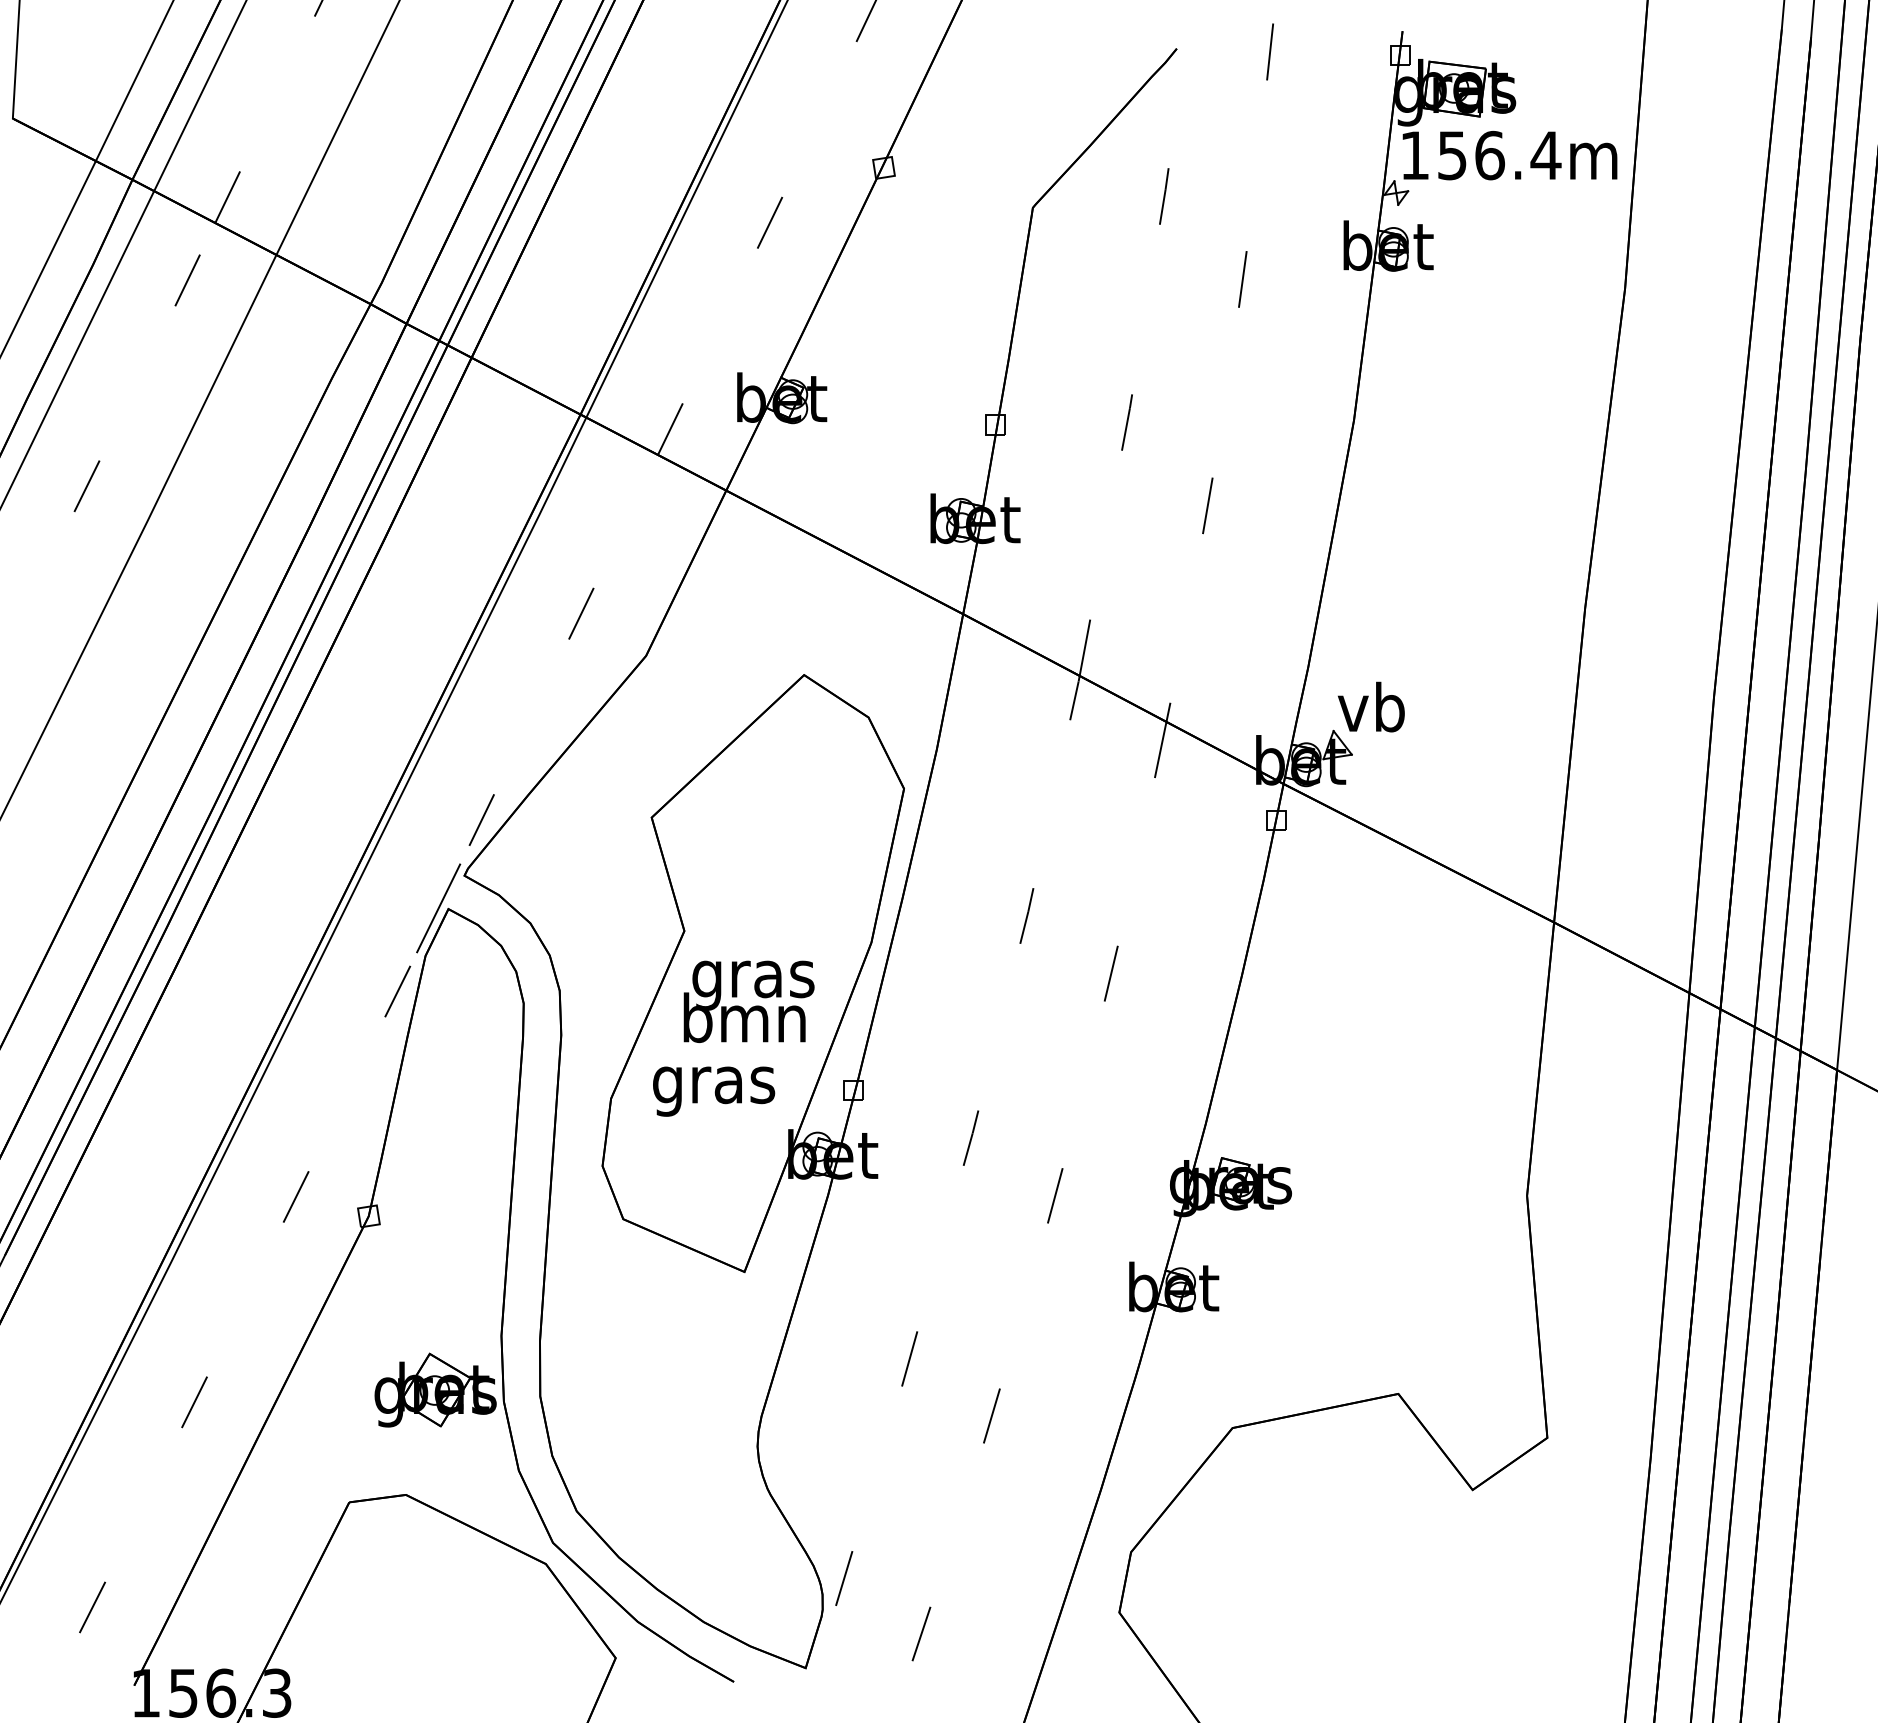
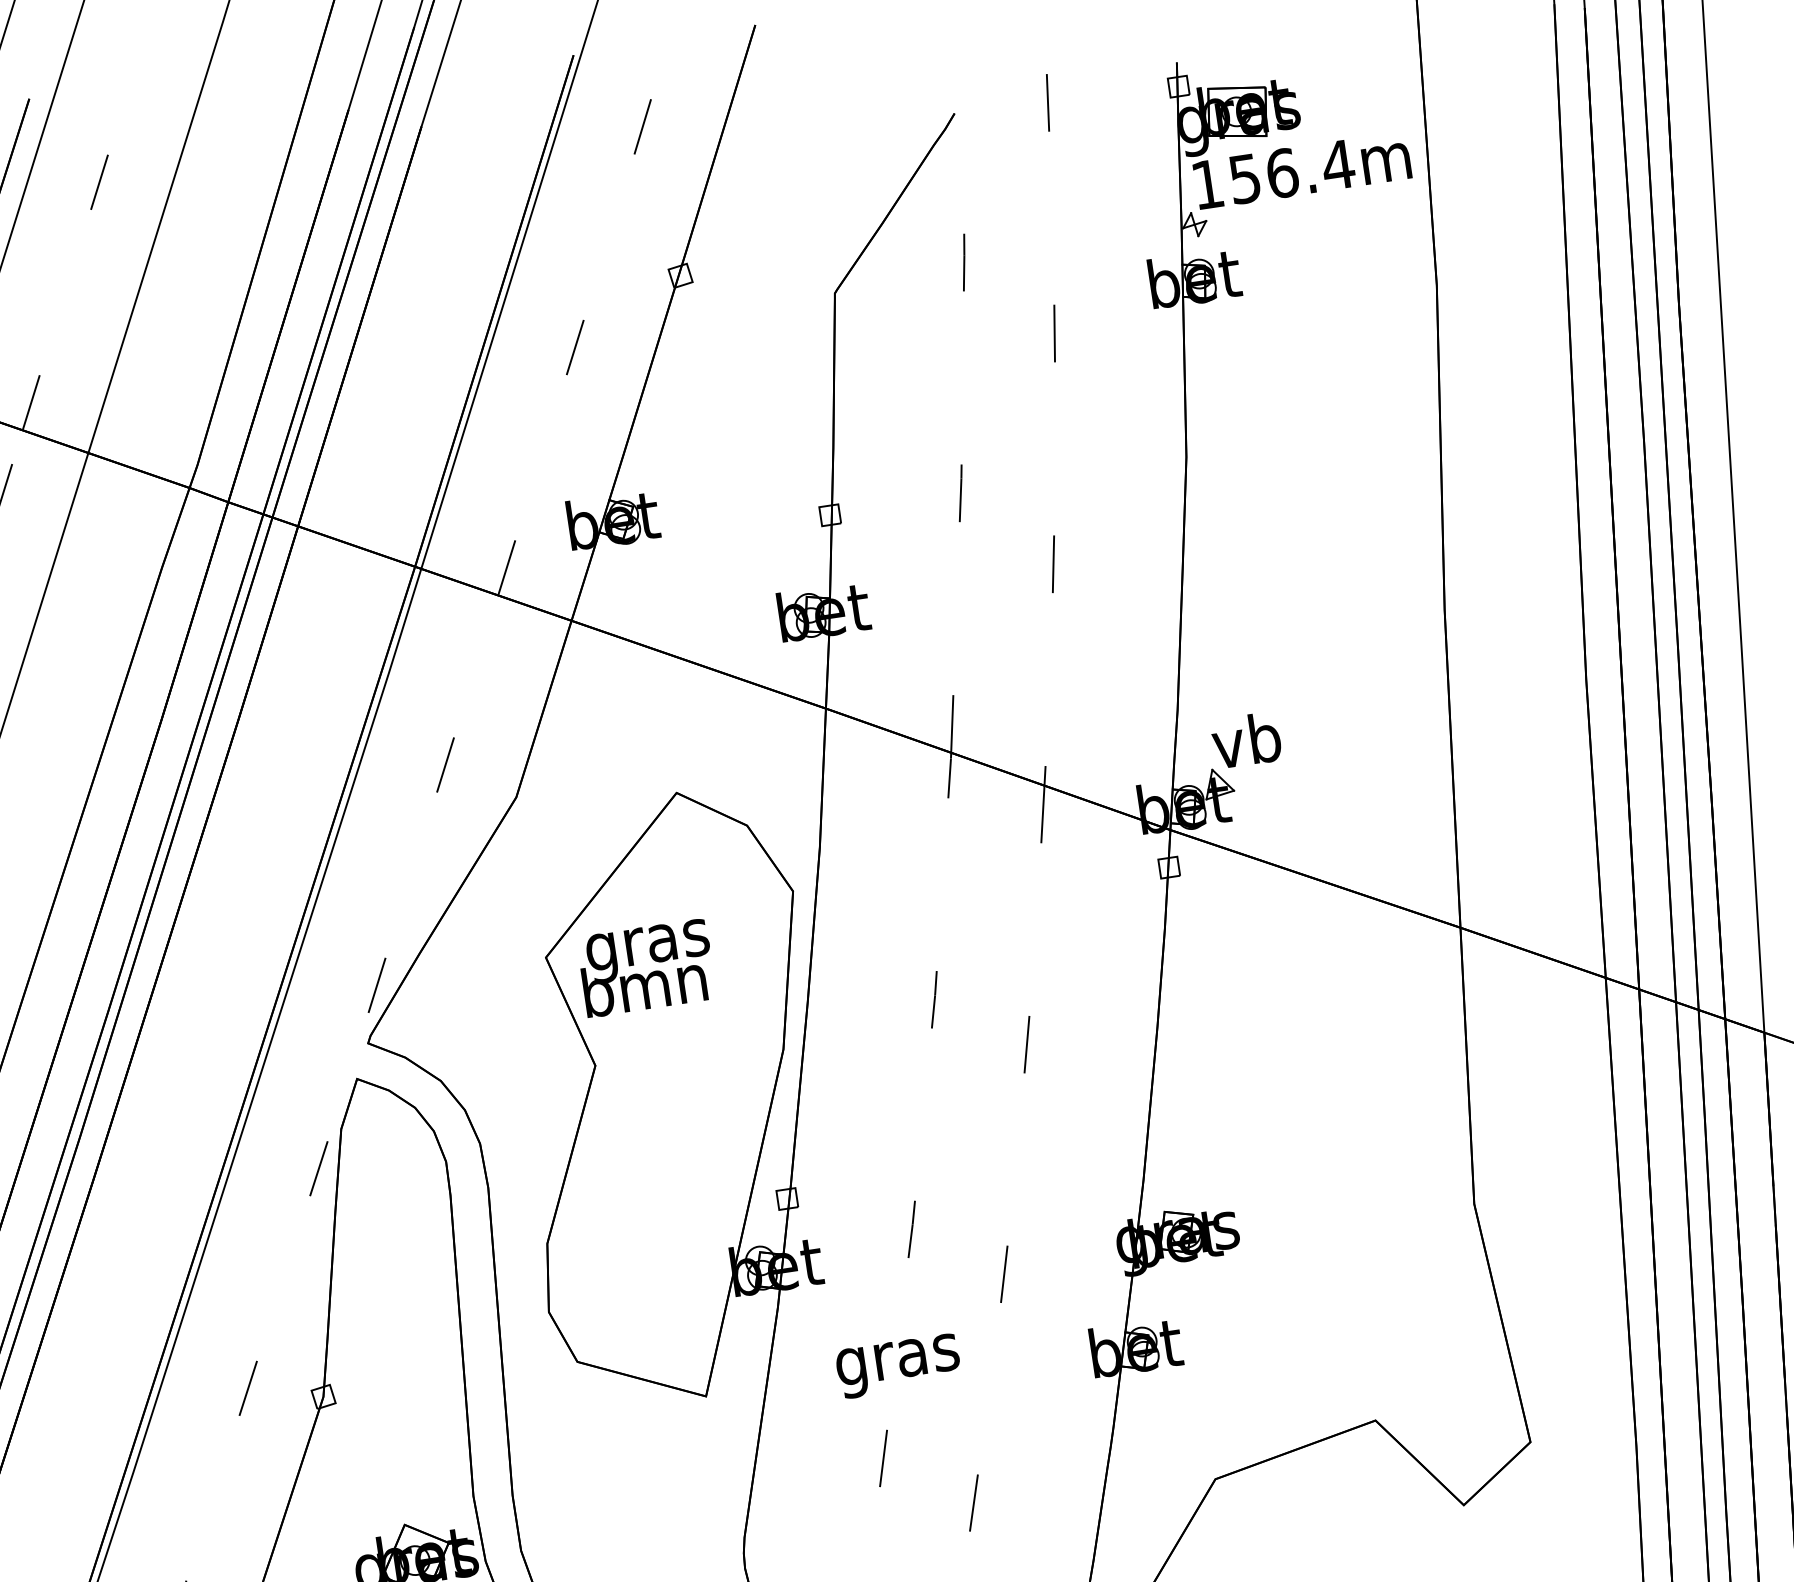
line: (438, 908) -> (347, 1079), removed
text: (748, 1001) -> (646, 968), moved
text: (714, 1091) -> (899, 1366), moved

